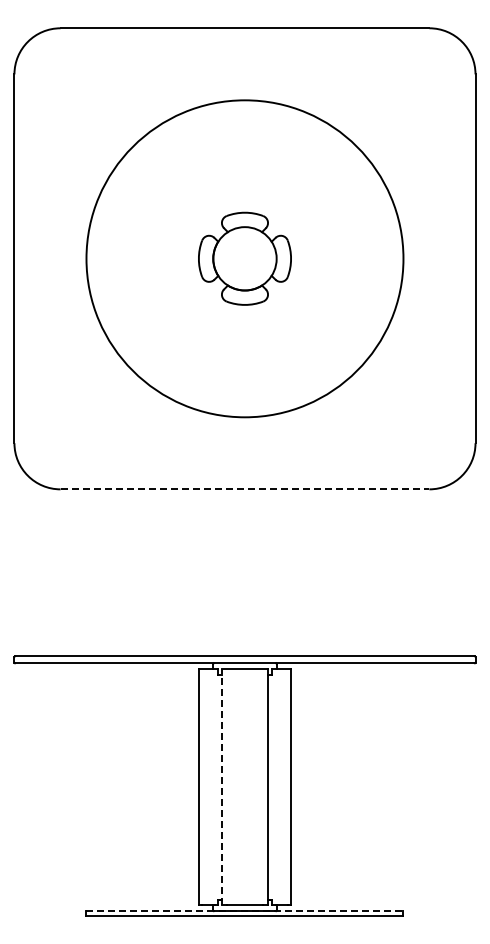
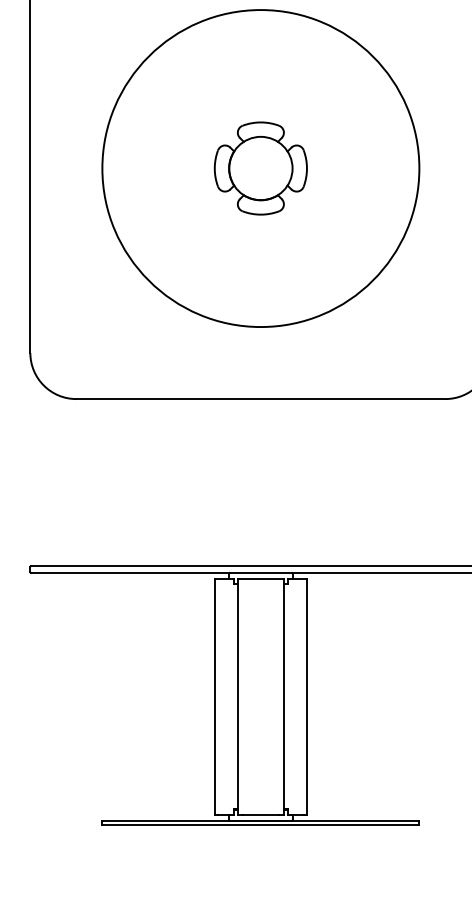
line: (245, 489) -> (261, 399), dashed -> solid
line: (221, 786) -> (237, 696), dashed -> solid
line: (245, 911) -> (261, 821), dashed -> solid

